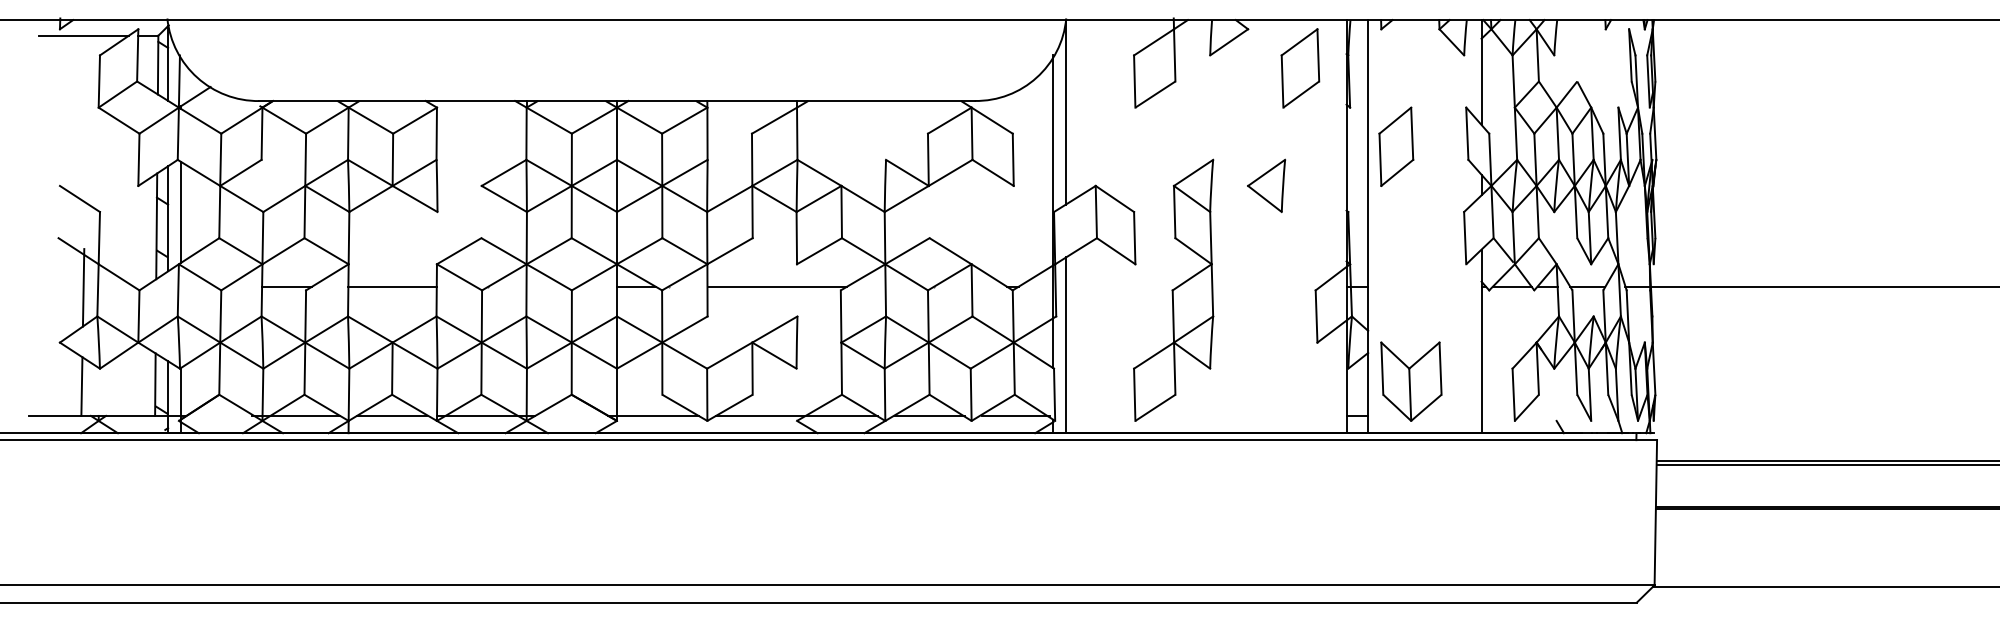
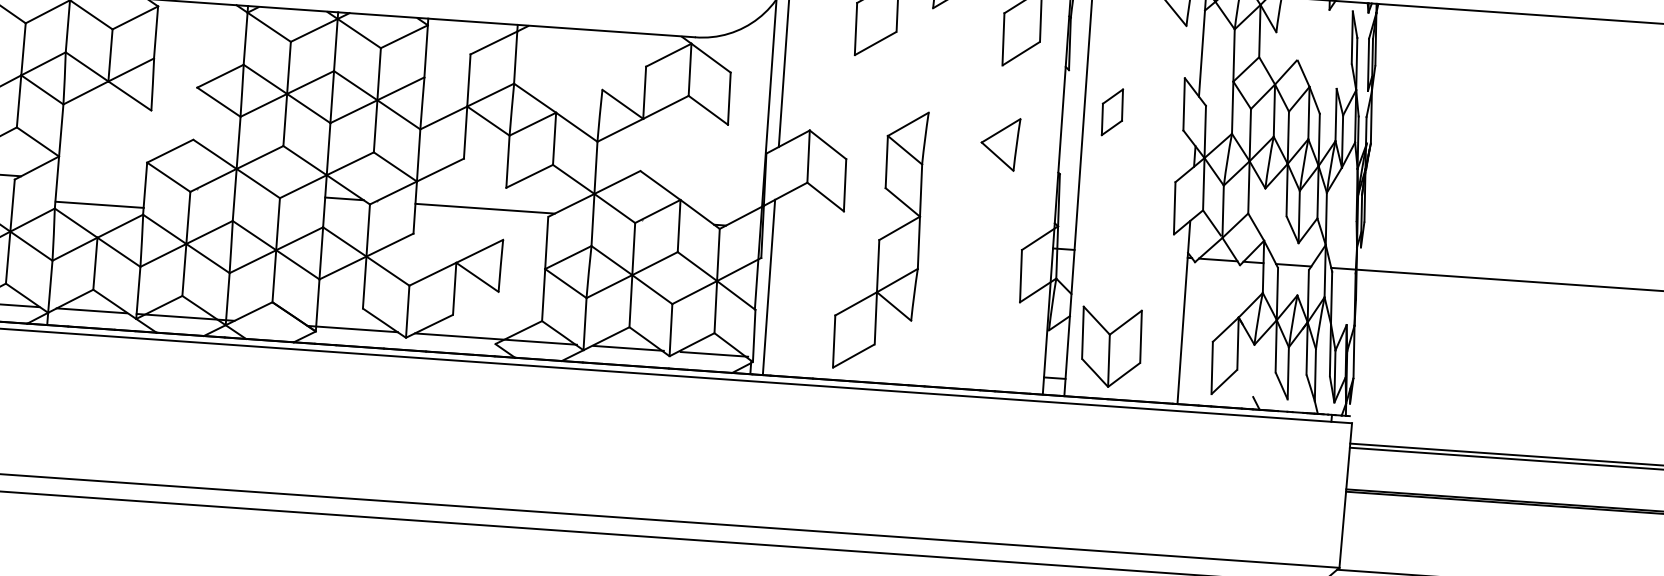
part: (1396, 146) -> (1112, 112), size x0.6
part: (1266, 185) -> (1000, 143), moved
line: (392, 286) -> (99, 204), moved

